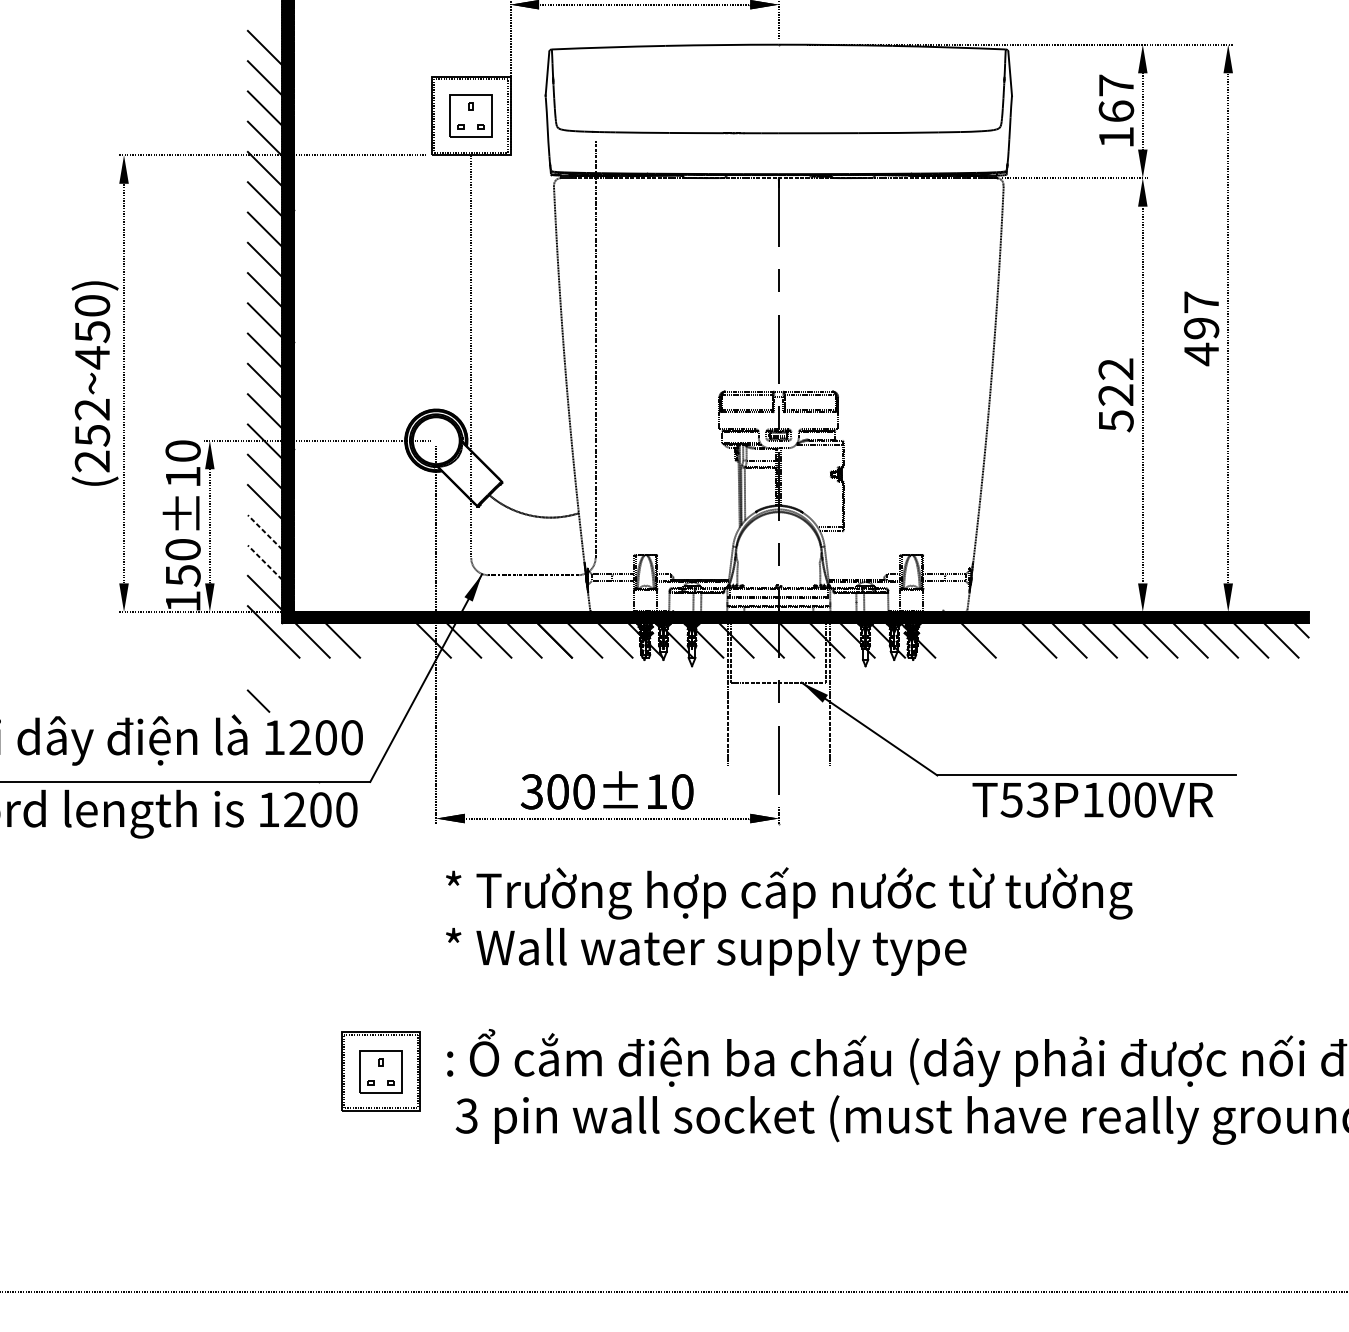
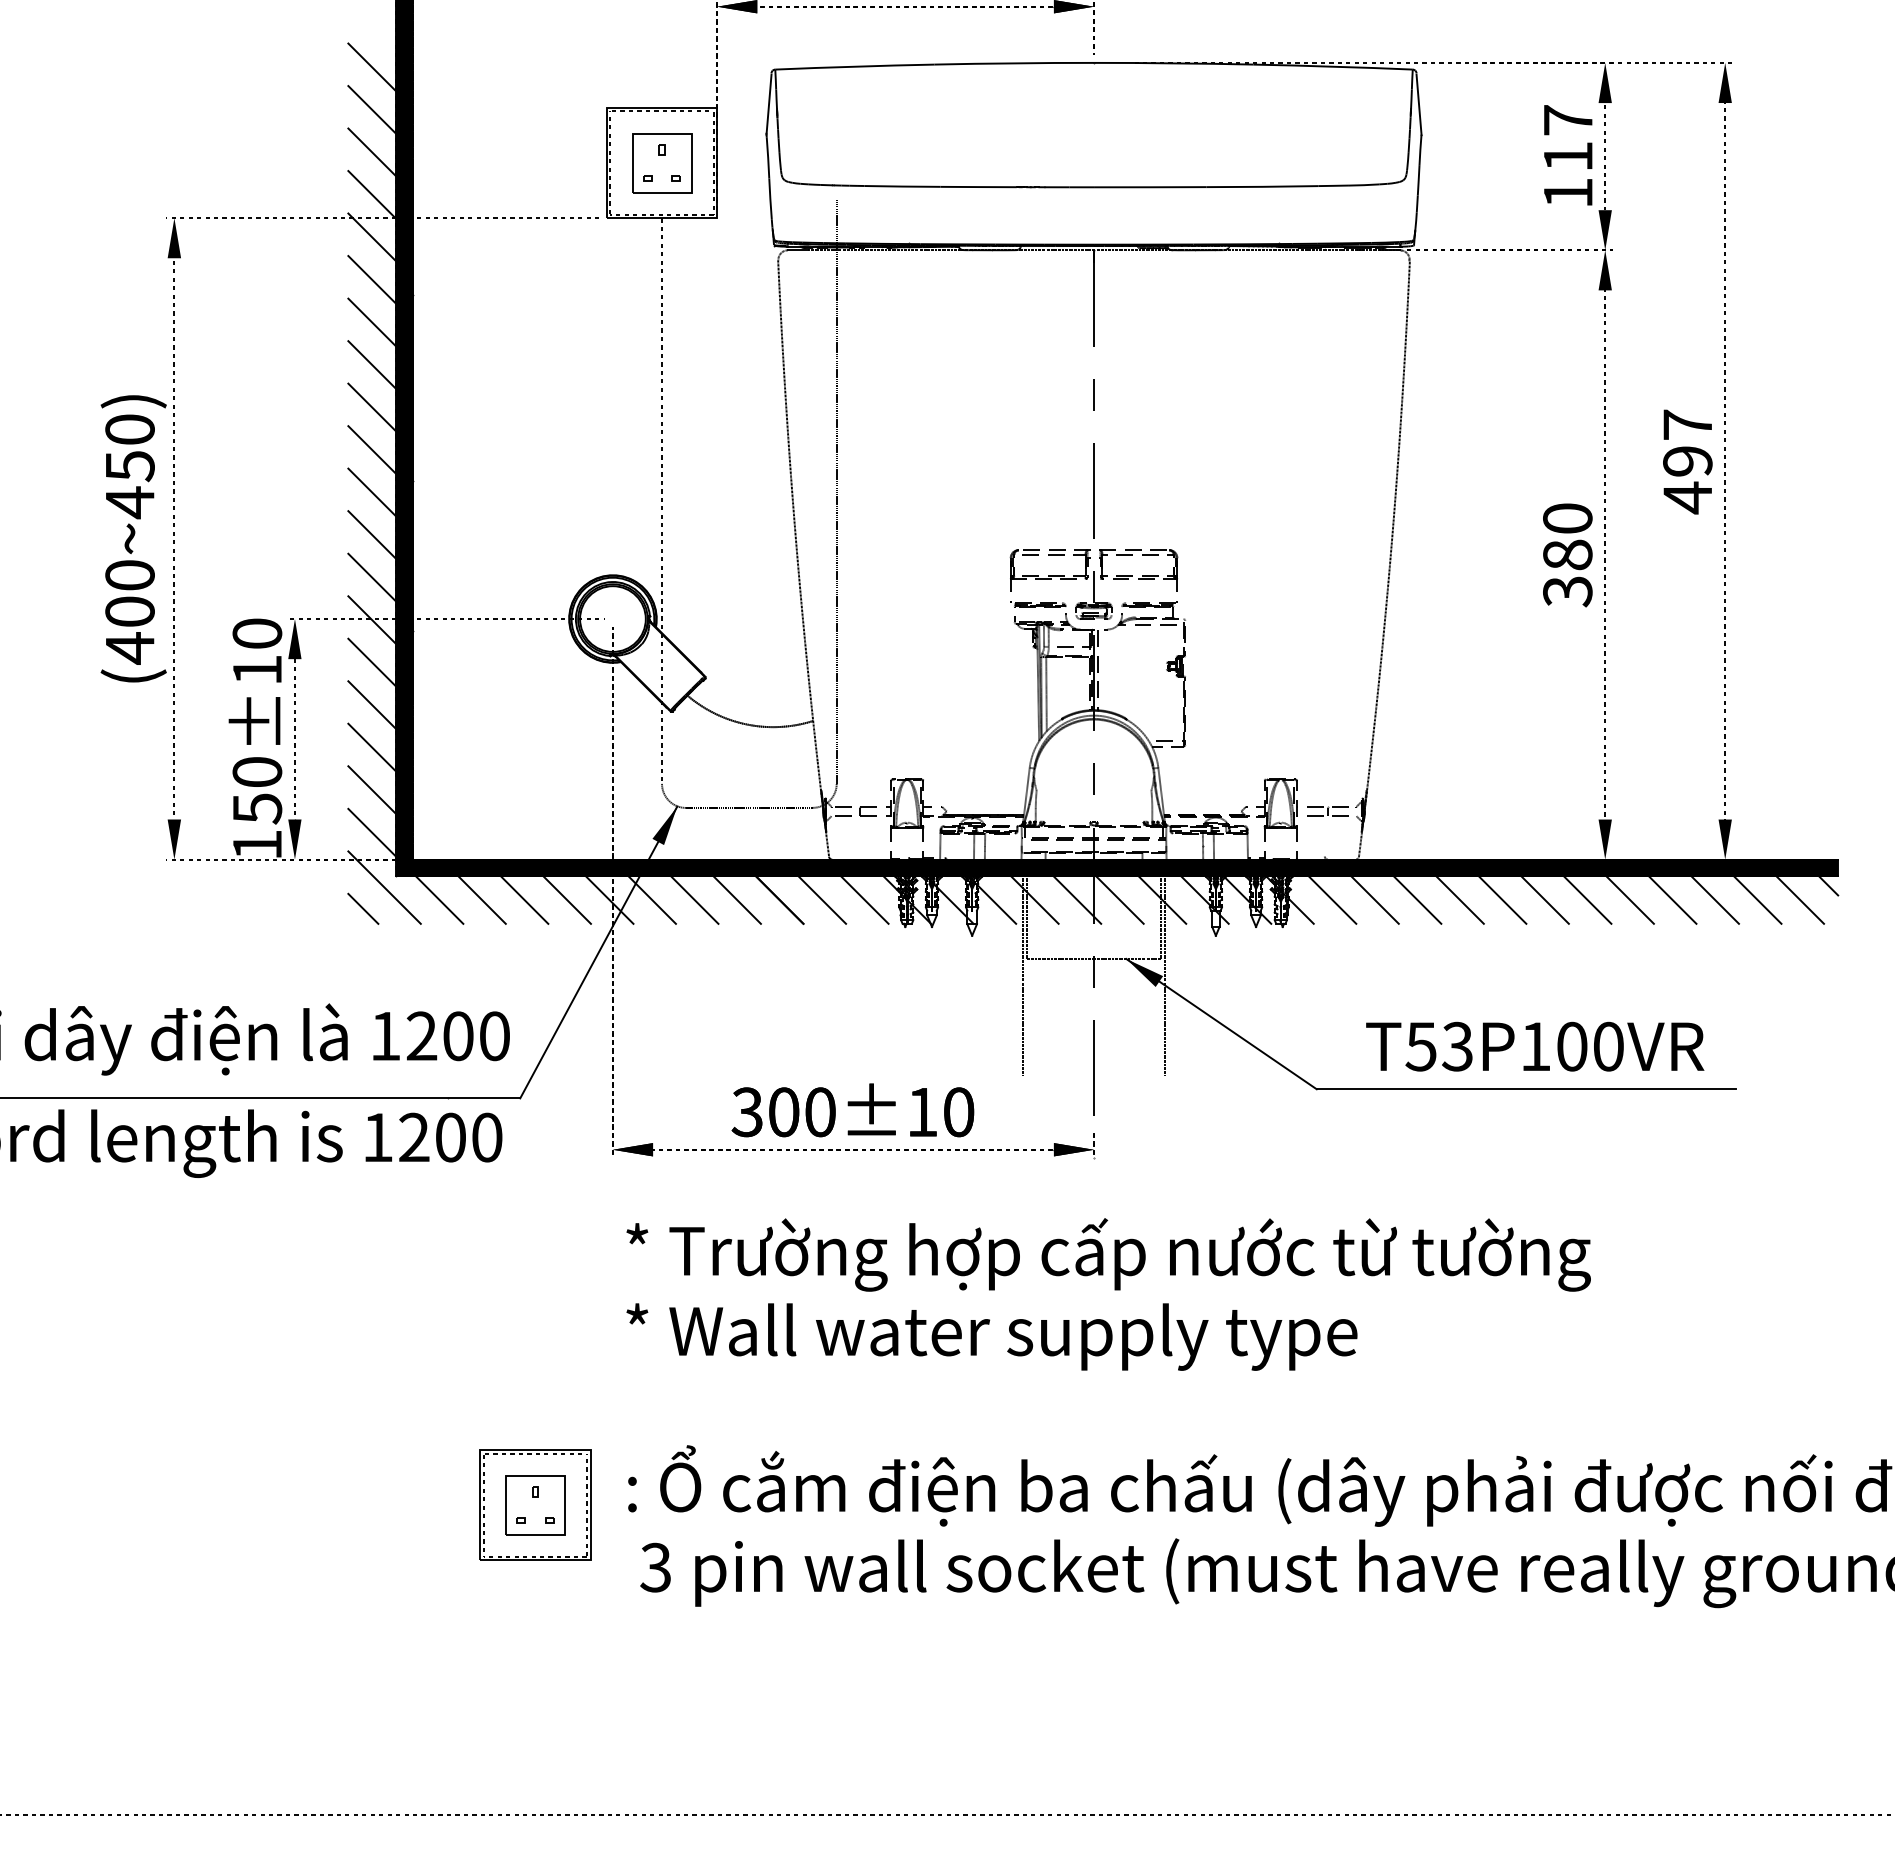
text: (1116, 111) -> (1568, 156), 167 -> 117
text: (1115, 395) -> (1567, 555), 522 -> 380
text: (92, 436) -> (129, 612), (252~450) -> (400~450)
line: (265, 532) -> (372, 747), dashed -> solid
line: (265, 562) -> (372, 789), dashed -> solid
line: (373, 640) -> (524, 899), added
line: (403, 640) -> (566, 899), added
line: (948, 640) -> (1332, 899), added
line: (1009, 640) -> (1417, 899), added
line: (258, 700) -> (363, 908), moved
text: (1093, 799) -> (1535, 1046), moved

